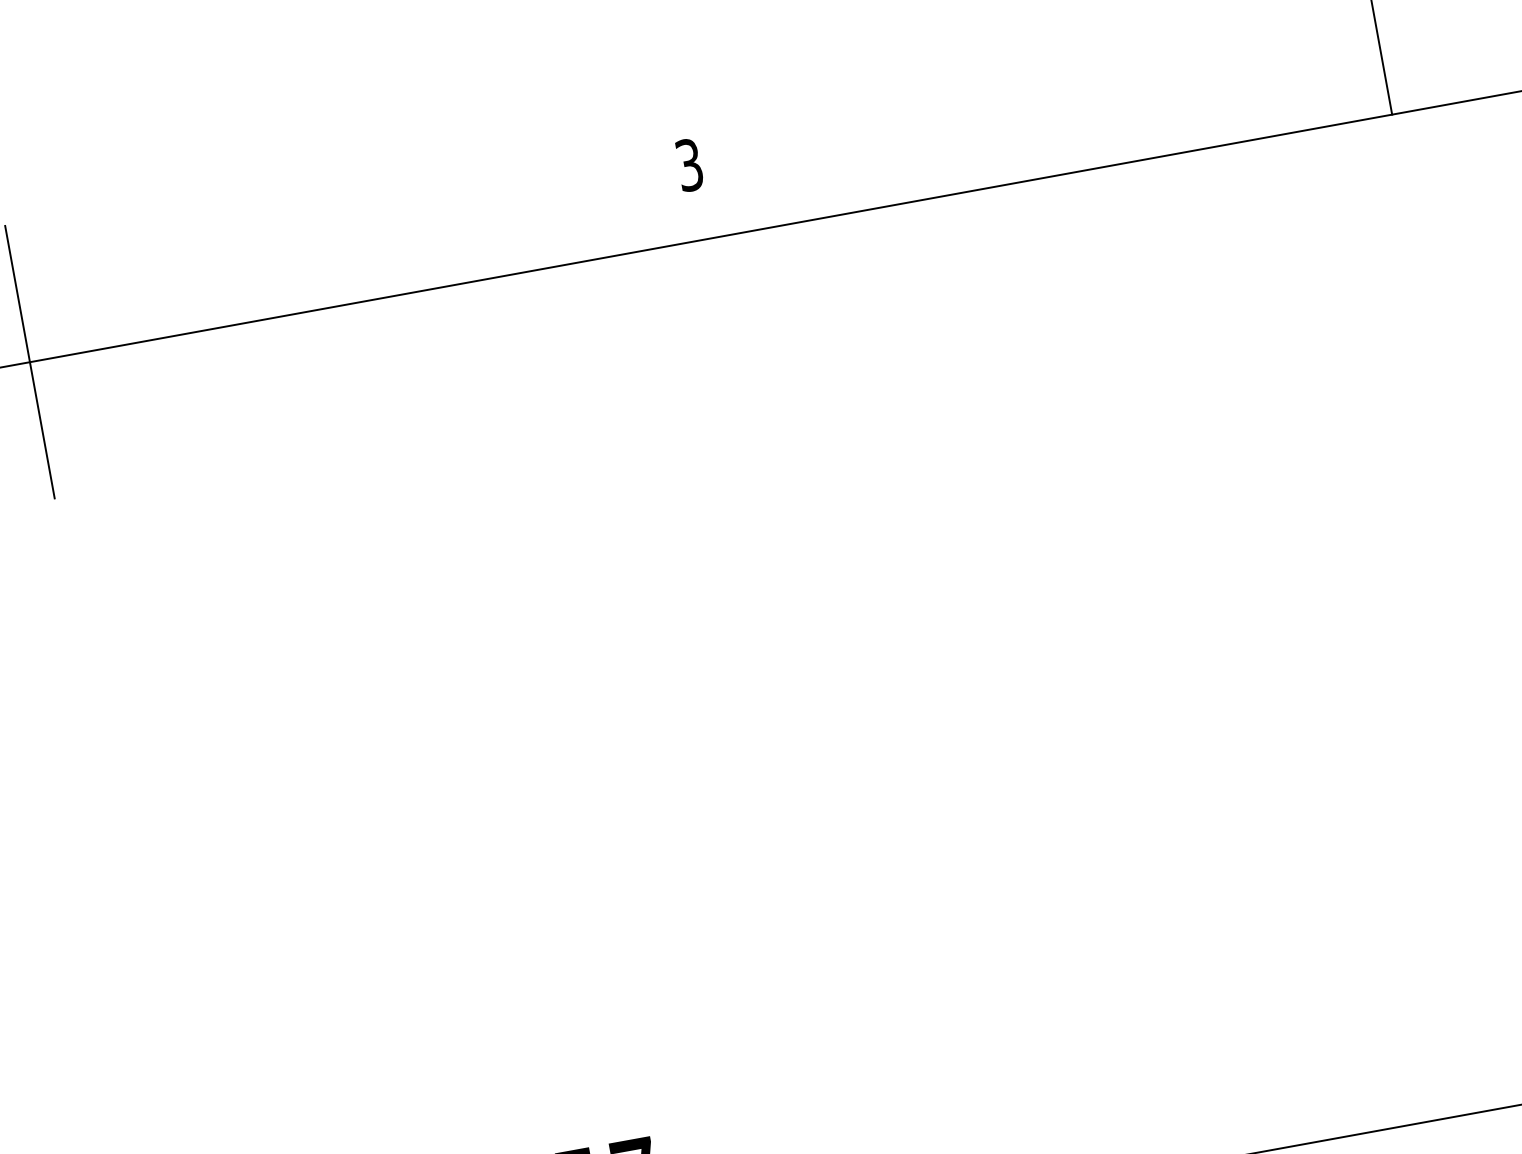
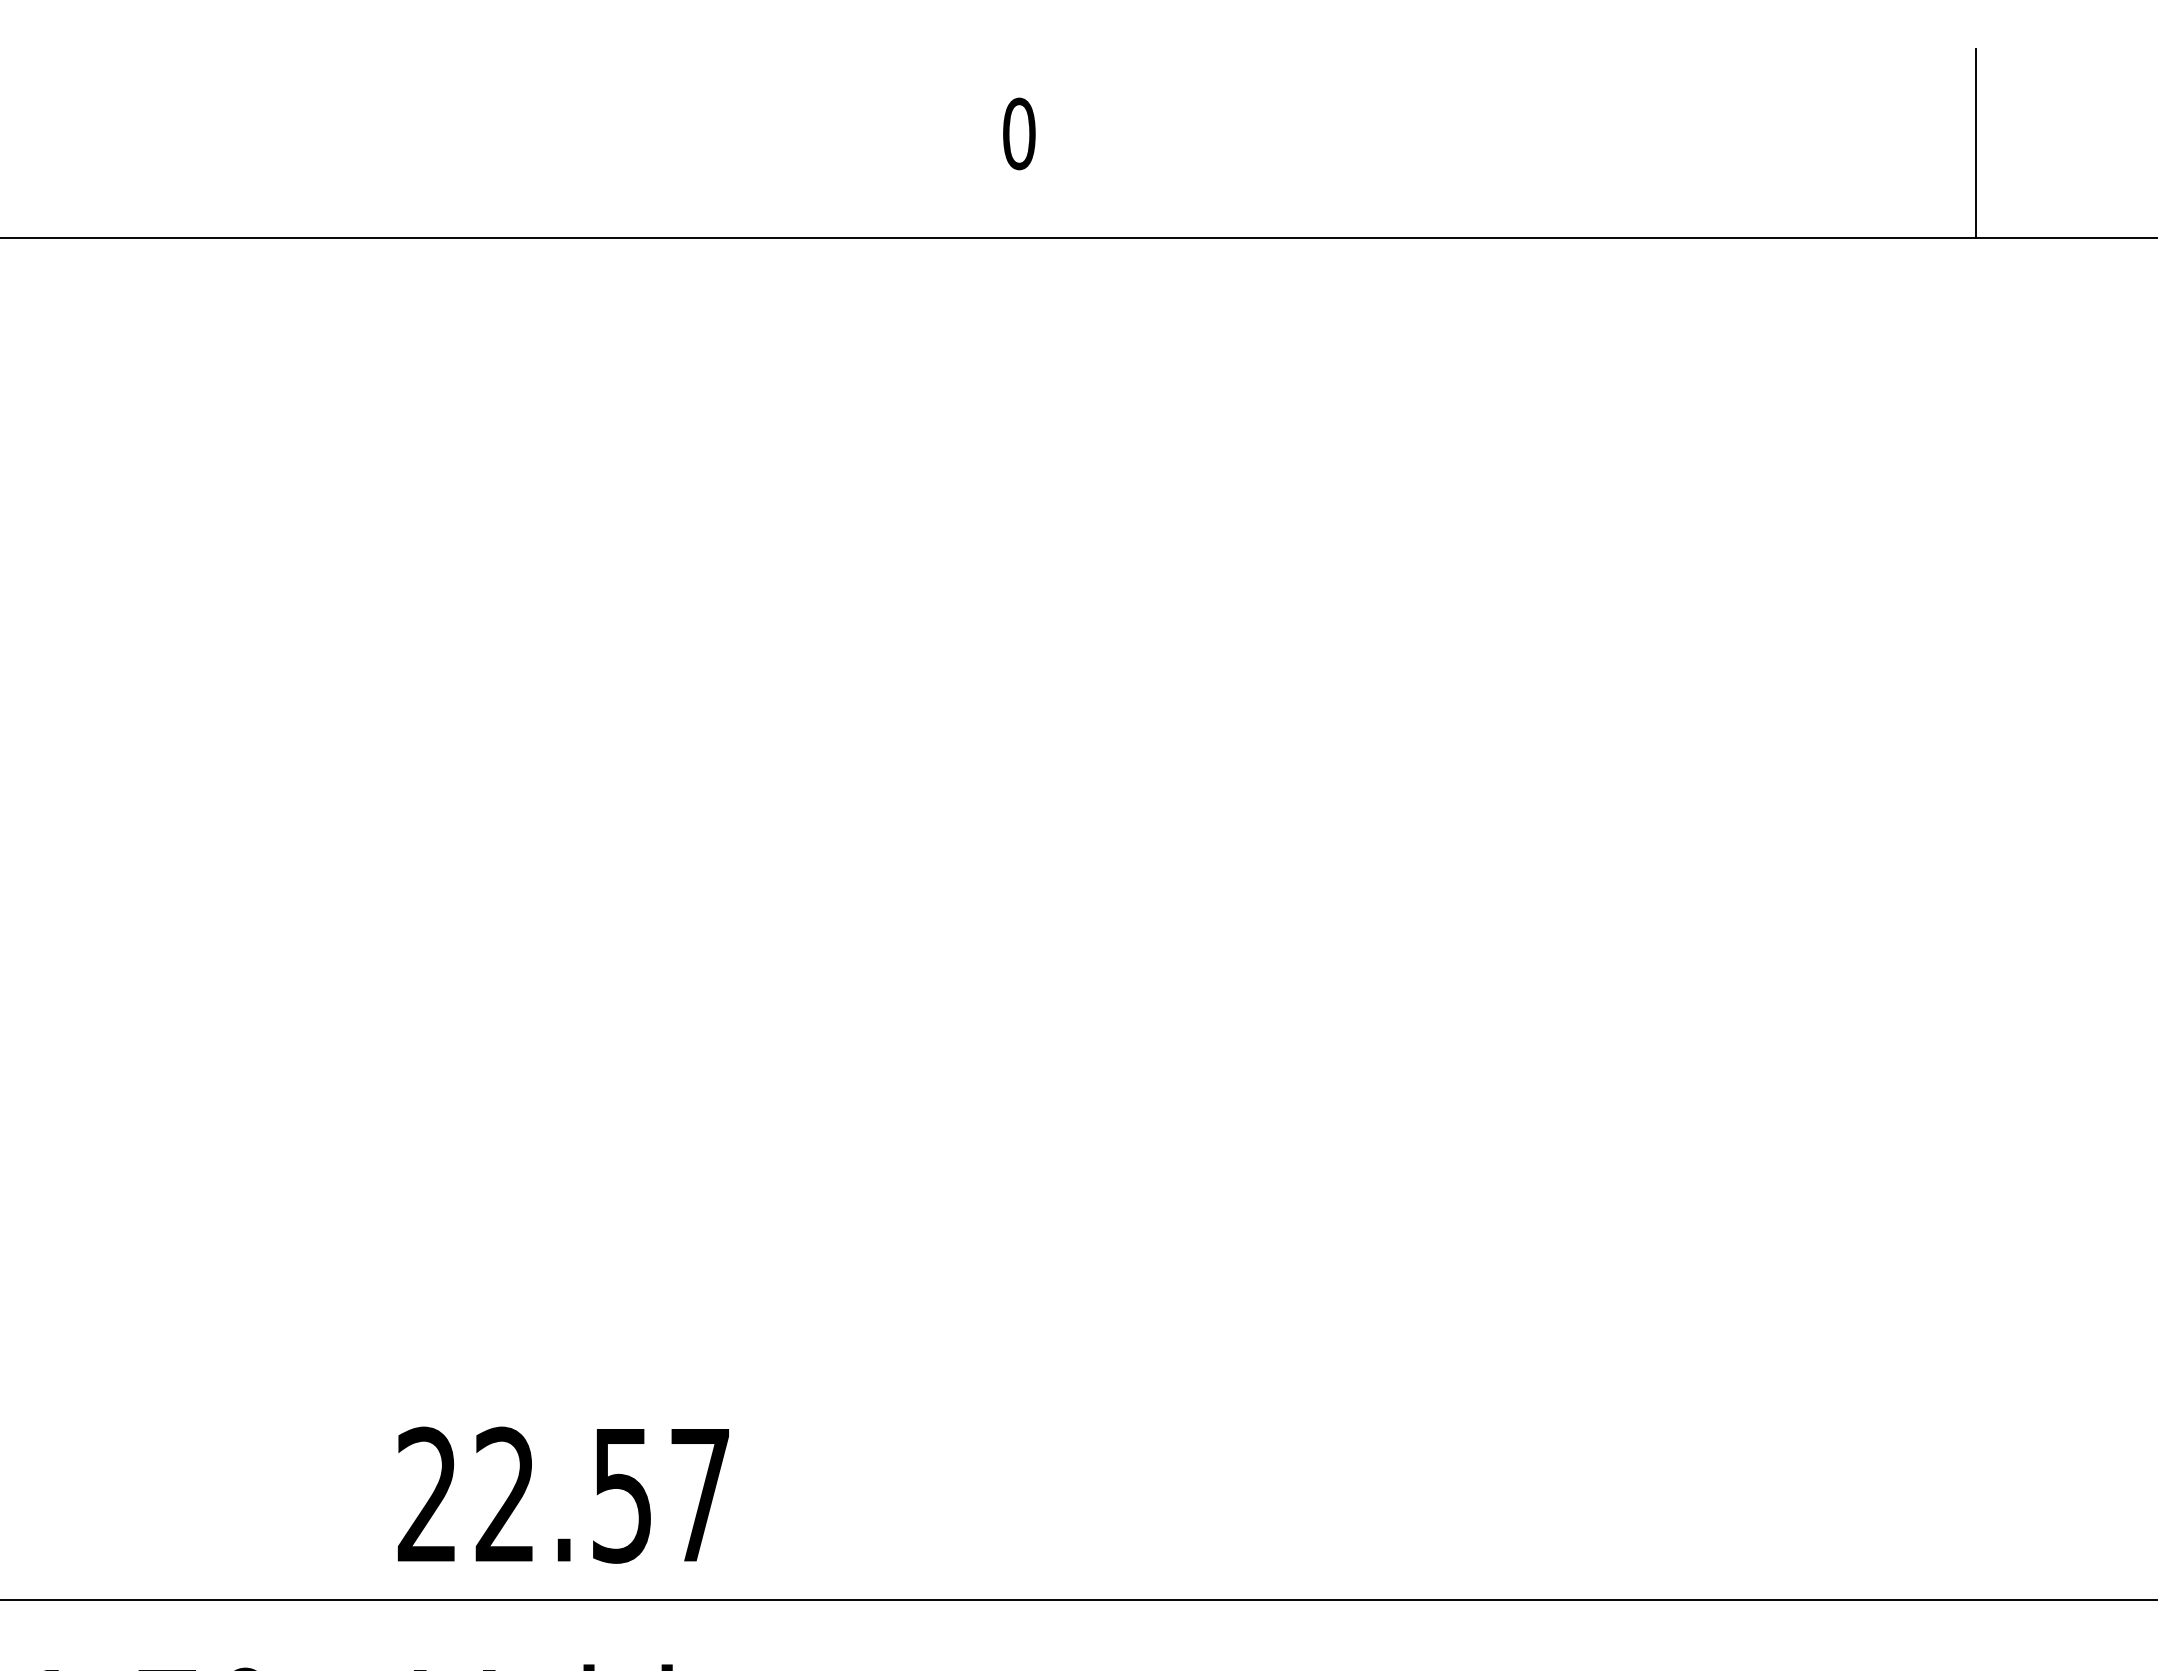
text: (689, 164) -> (1019, 133), 3 -> 0
line: (29, 362) -> (84, 237), removed

